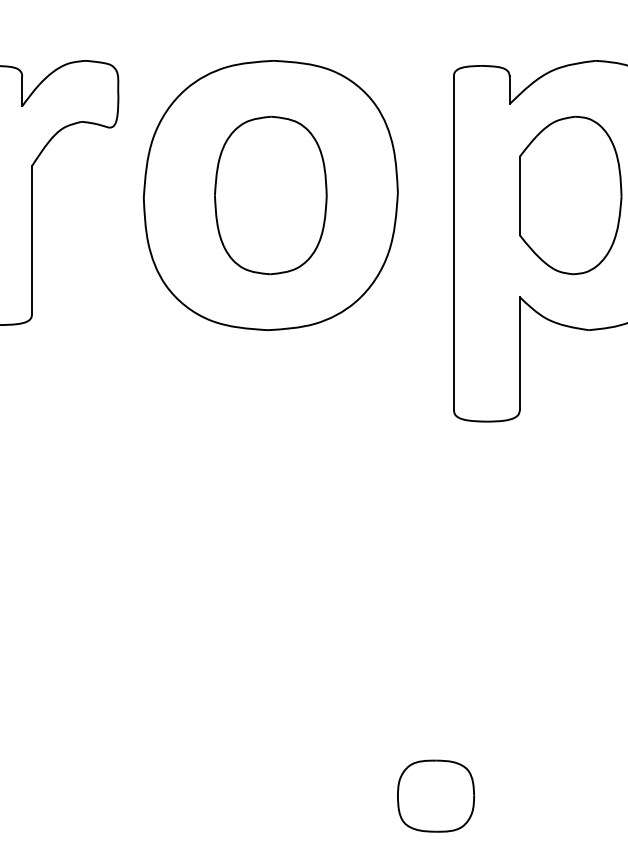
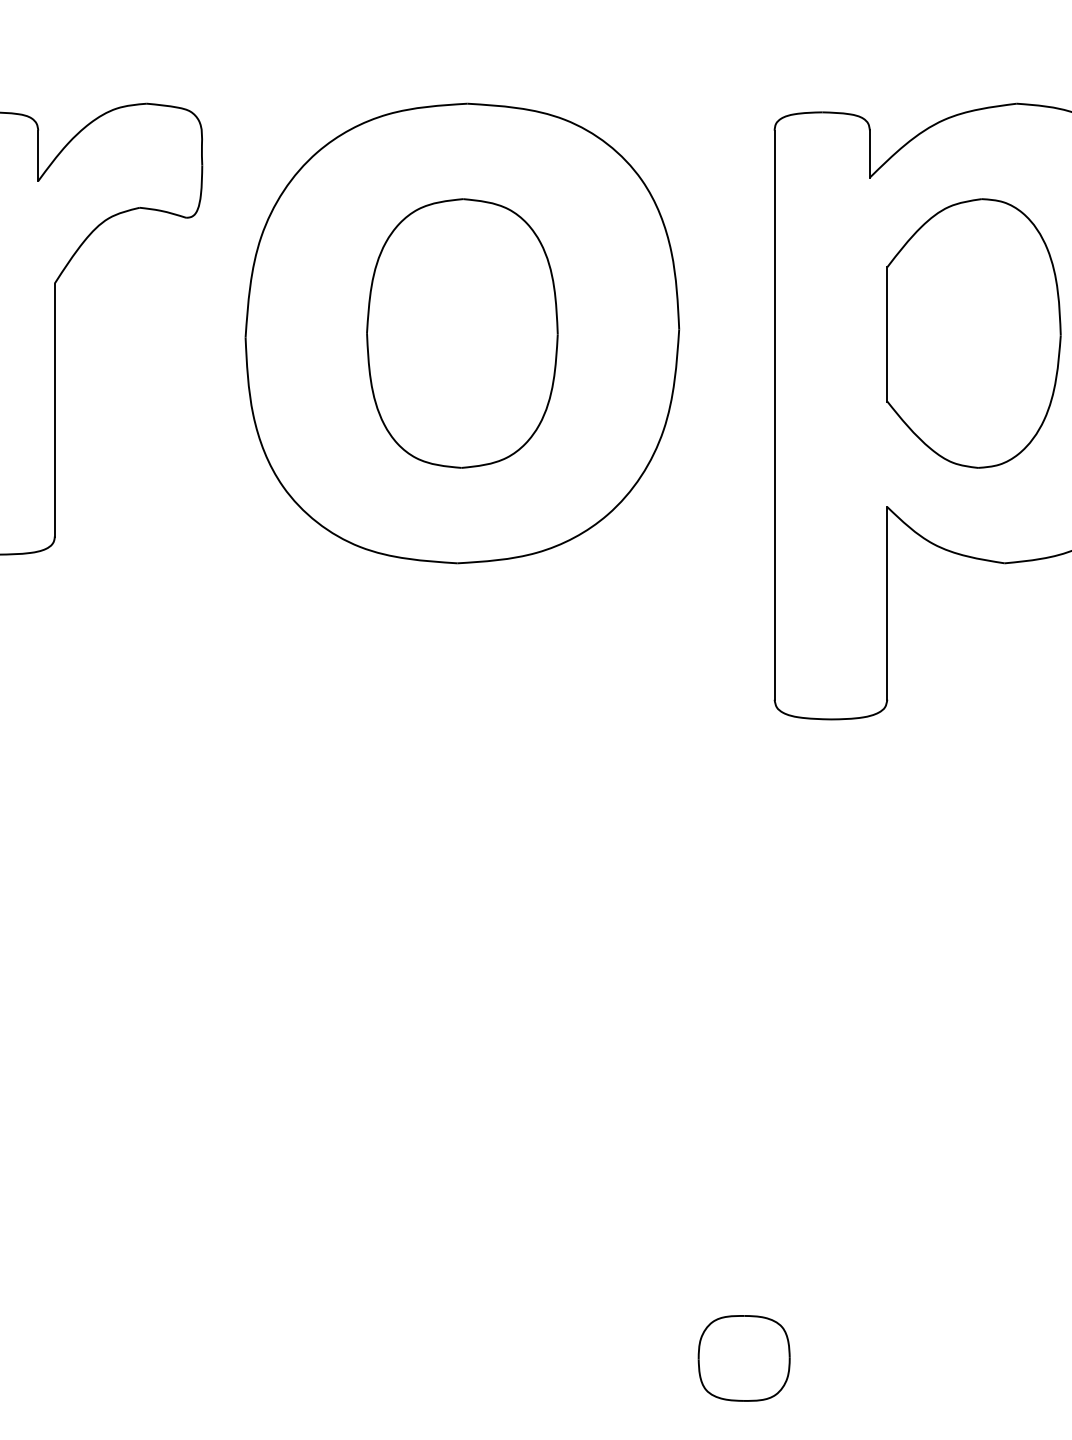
part: (435, 795) -> (743, 1357), size x0.7

